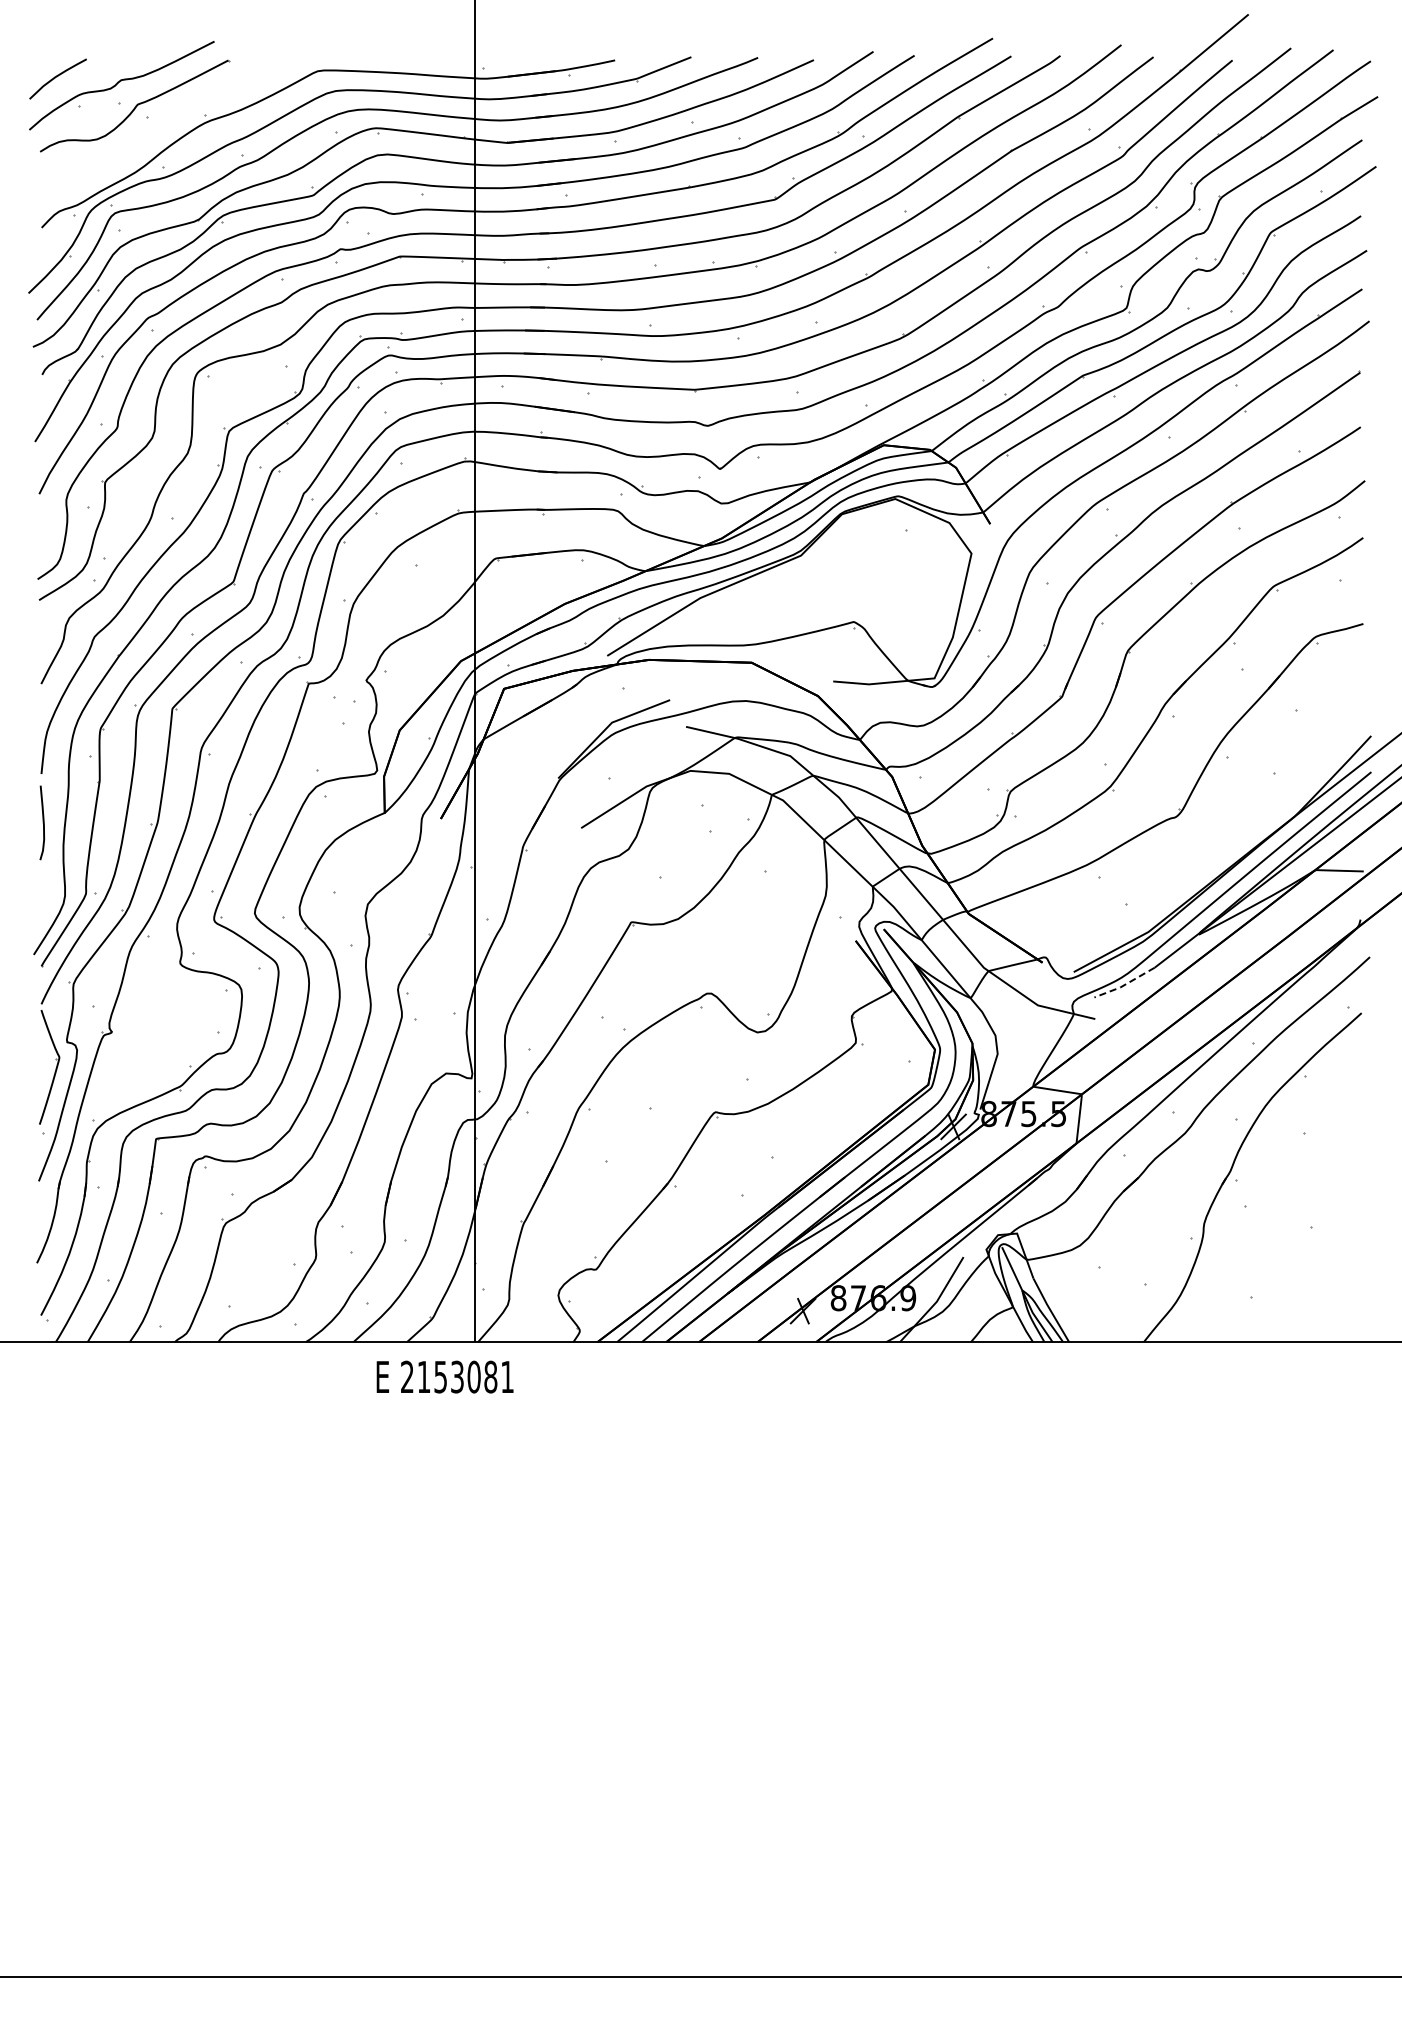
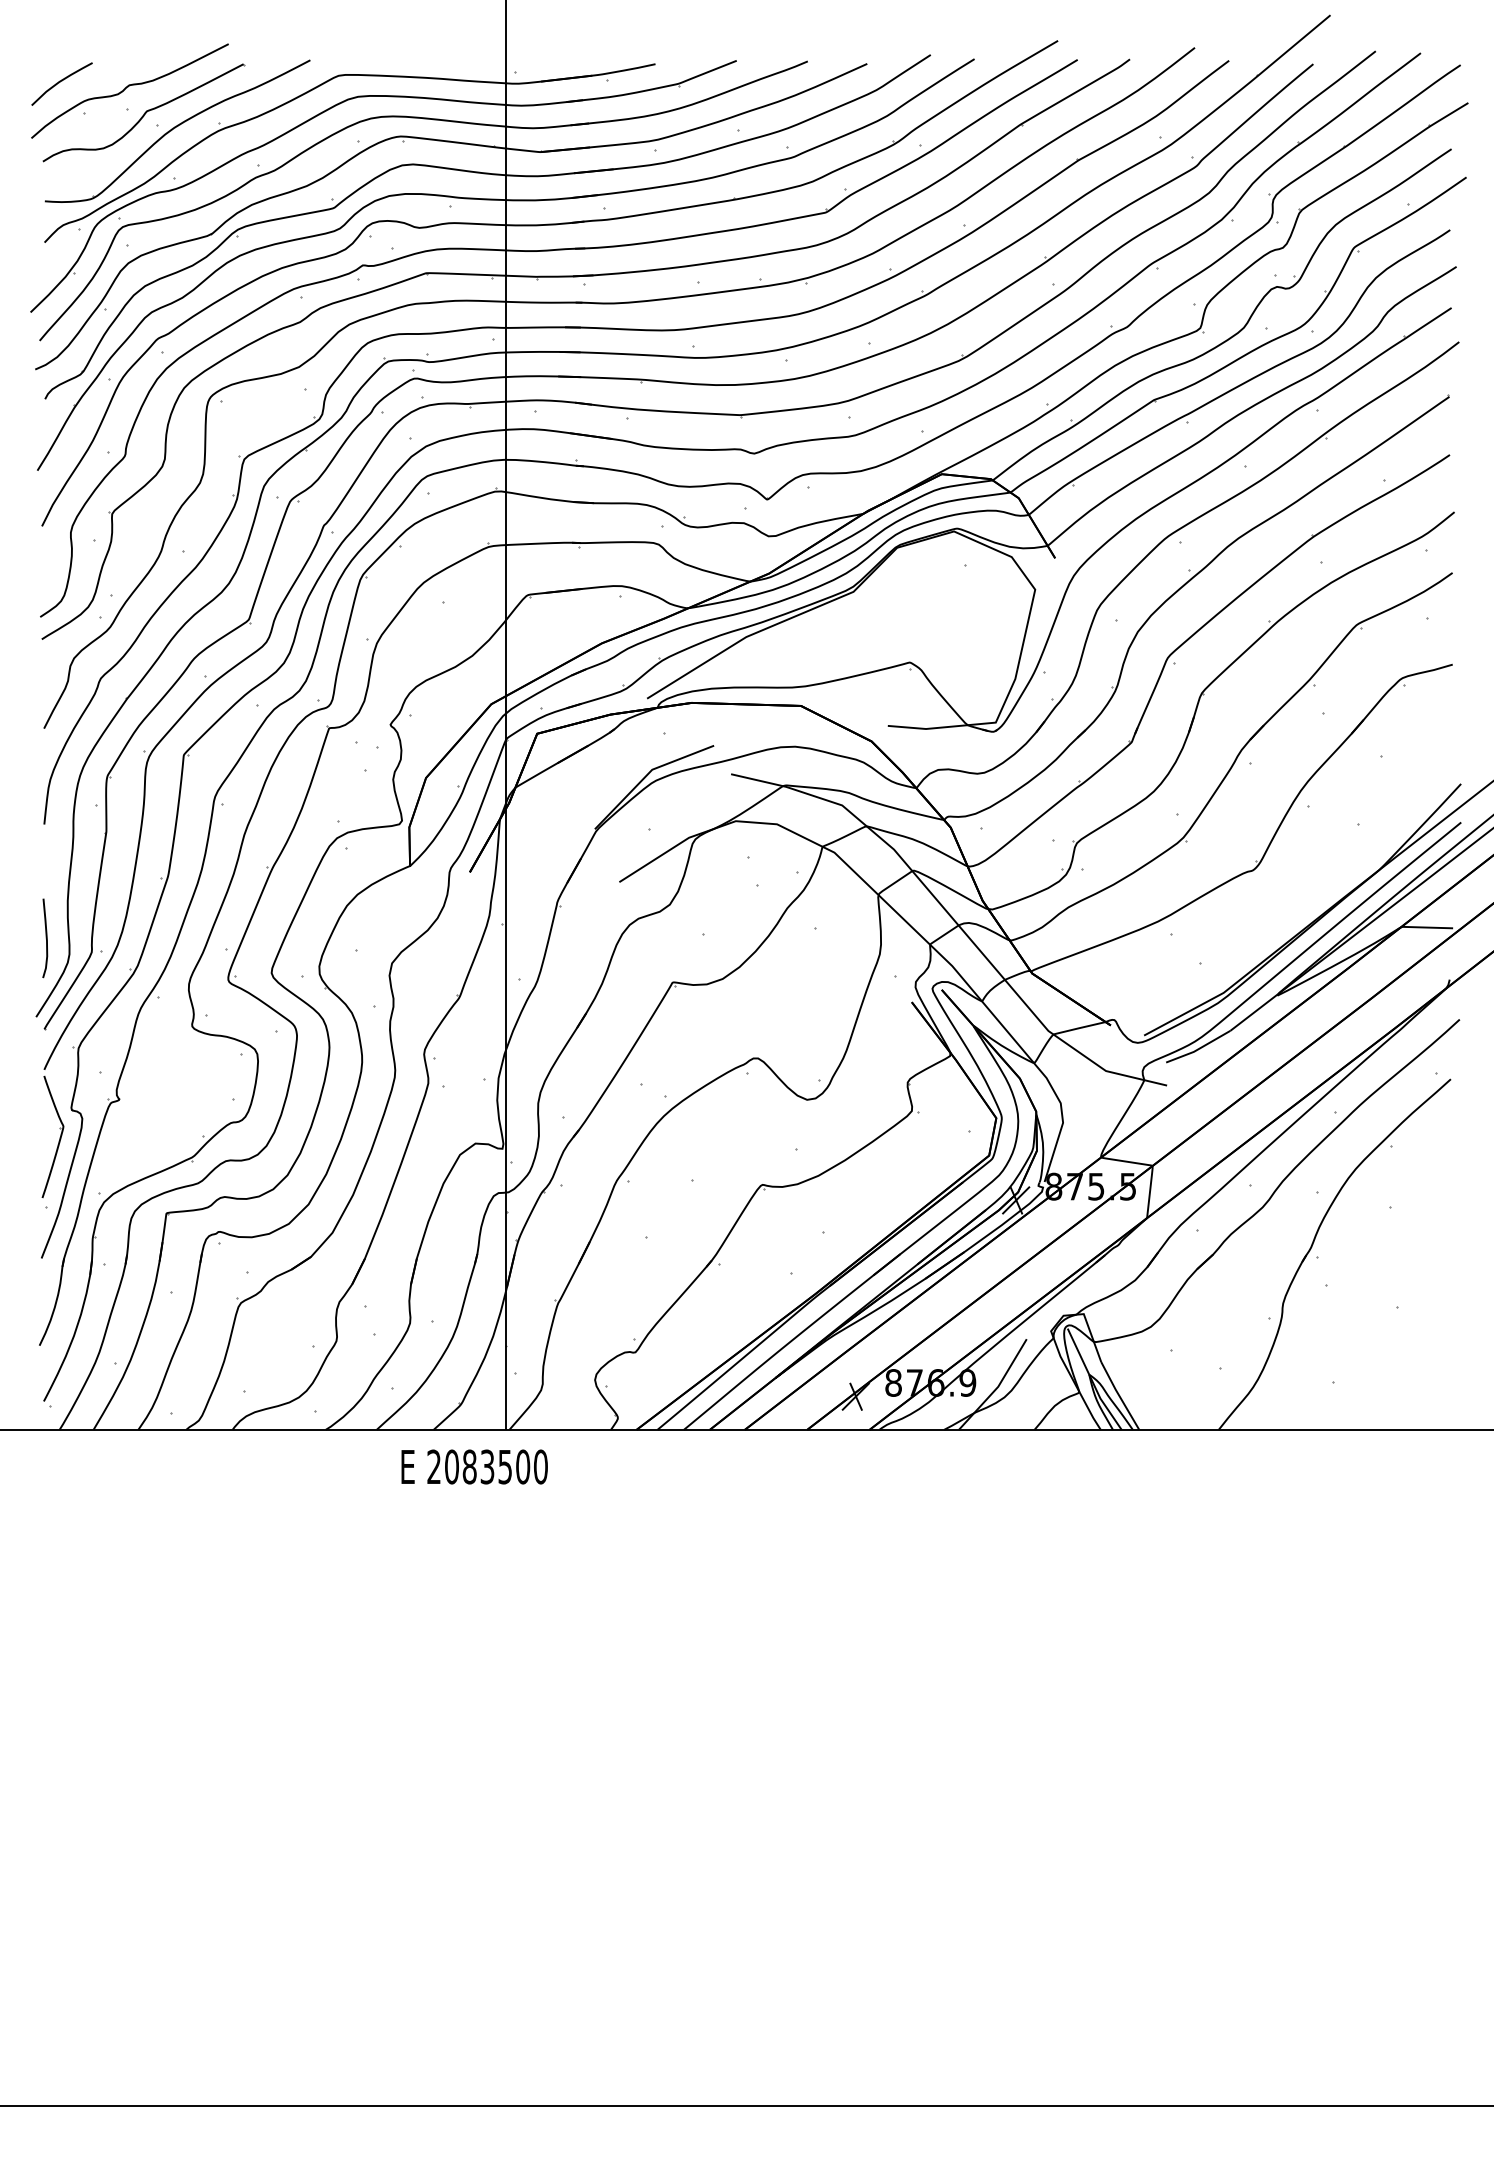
part: (166, 123) -> (177, 131), added
curve: (42, 822) -> (45, 937), moved
line: (1124, 984) -> (1198, 1048), dashed -> solid
text: (465, 1376) -> (496, 1466), 2153081 -> 2083500

